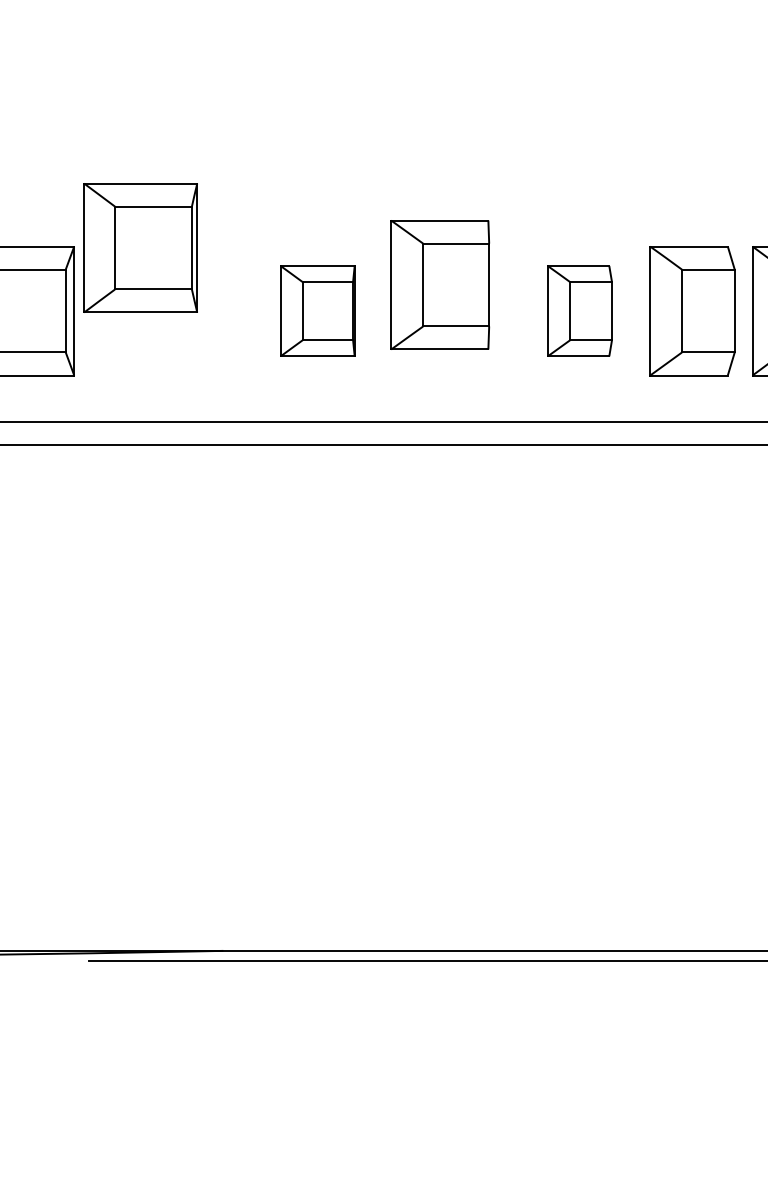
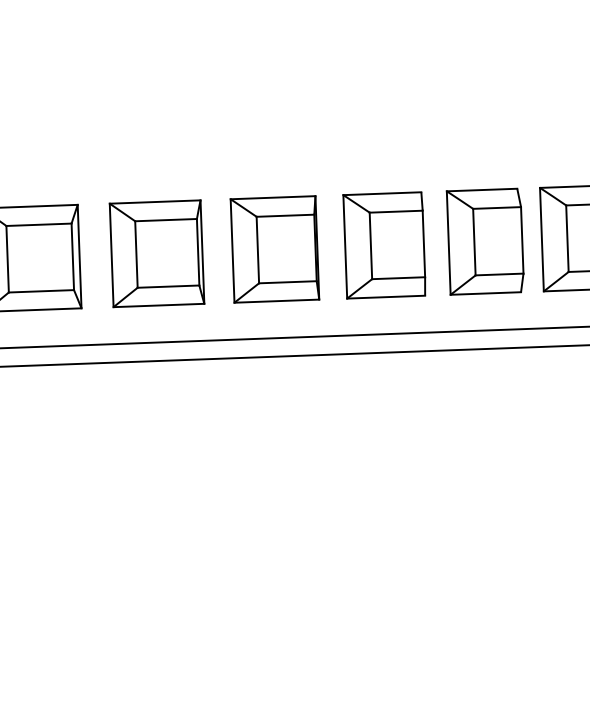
part: (140, 248) -> (156, 254), moved
part: (440, 285) -> (384, 245), moved
part: (317, 311) -> (274, 249), size x1.43
part: (579, 311) -> (485, 242), size x1.43

